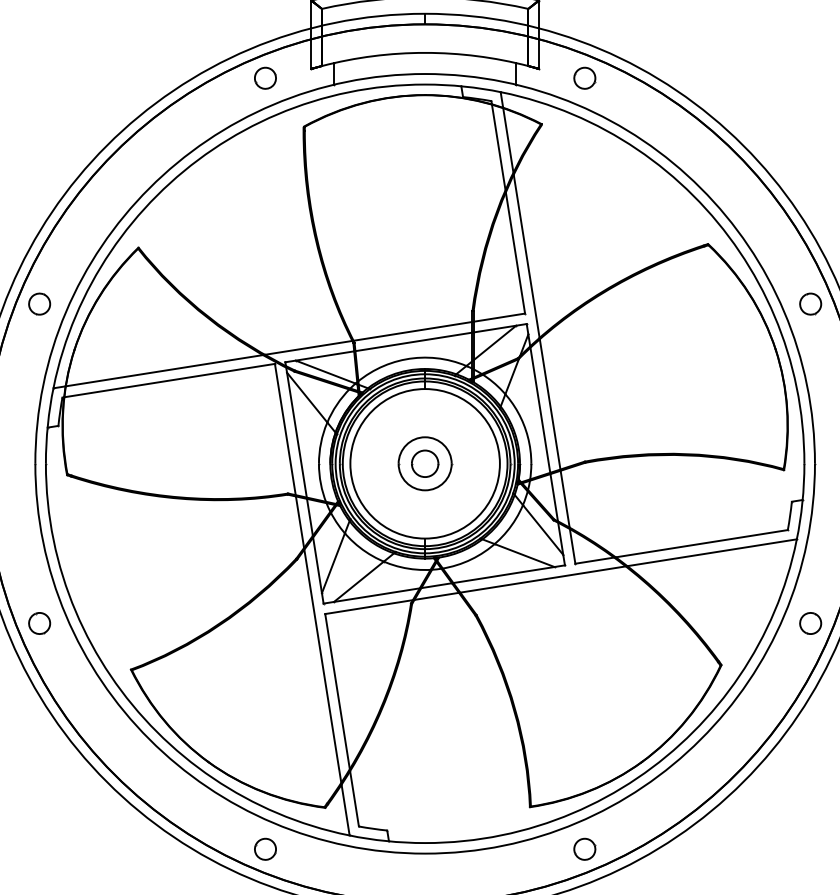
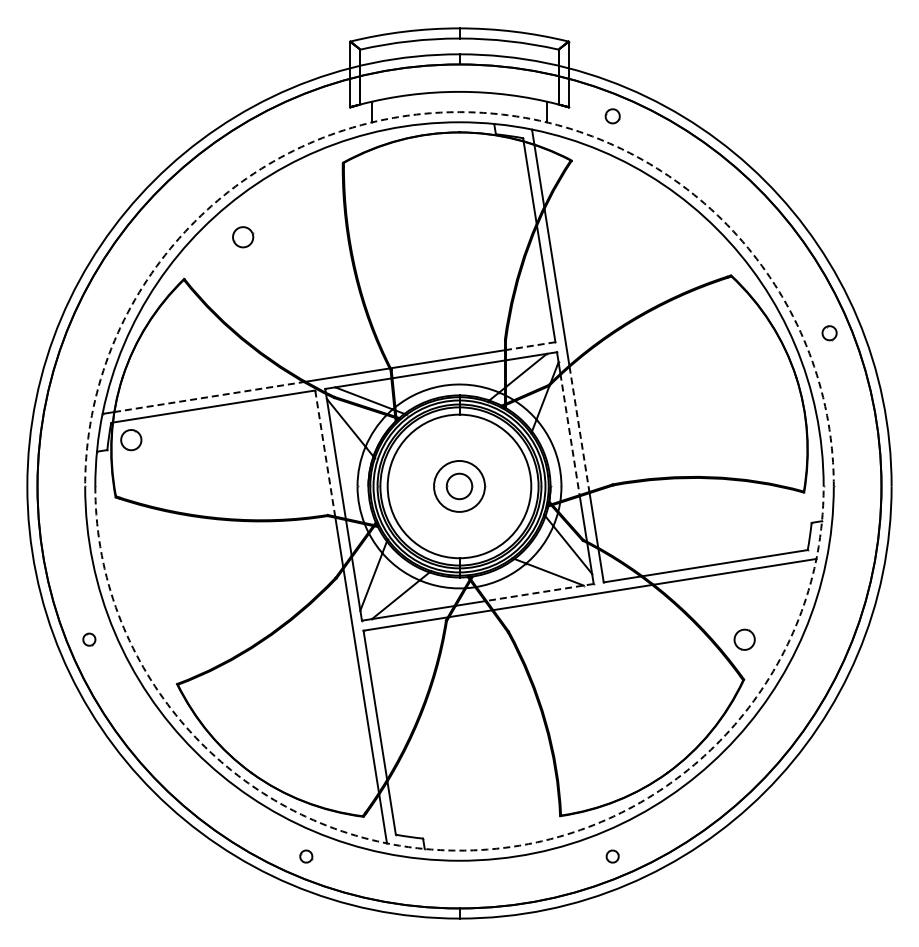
arc: (425, 74) -> (459, 112), solid -> dashed
part: (265, 78) -> (243, 237), moved
part: (584, 78) -> (612, 116), size x0.7
part: (39, 304) -> (131, 440), moved
part: (810, 304) -> (829, 333), size x0.7
line: (499, 318) -> (530, 346), solid -> dashed
line: (164, 370) -> (209, 396), solid -> dashed
line: (550, 404) -> (579, 429), solid -> dashed
line: (540, 410) -> (570, 435), solid -> dashed
line: (285, 430) -> (325, 454), solid -> dashed
line: (508, 574) -> (539, 592), solid -> dashed
part: (39, 623) -> (89, 639), size x0.6
part: (810, 623) -> (744, 639), moved
arc: (425, 842) -> (459, 850), solid -> dashed
part: (265, 849) -> (306, 856), size x0.6
part: (584, 849) -> (612, 856), size x0.6

